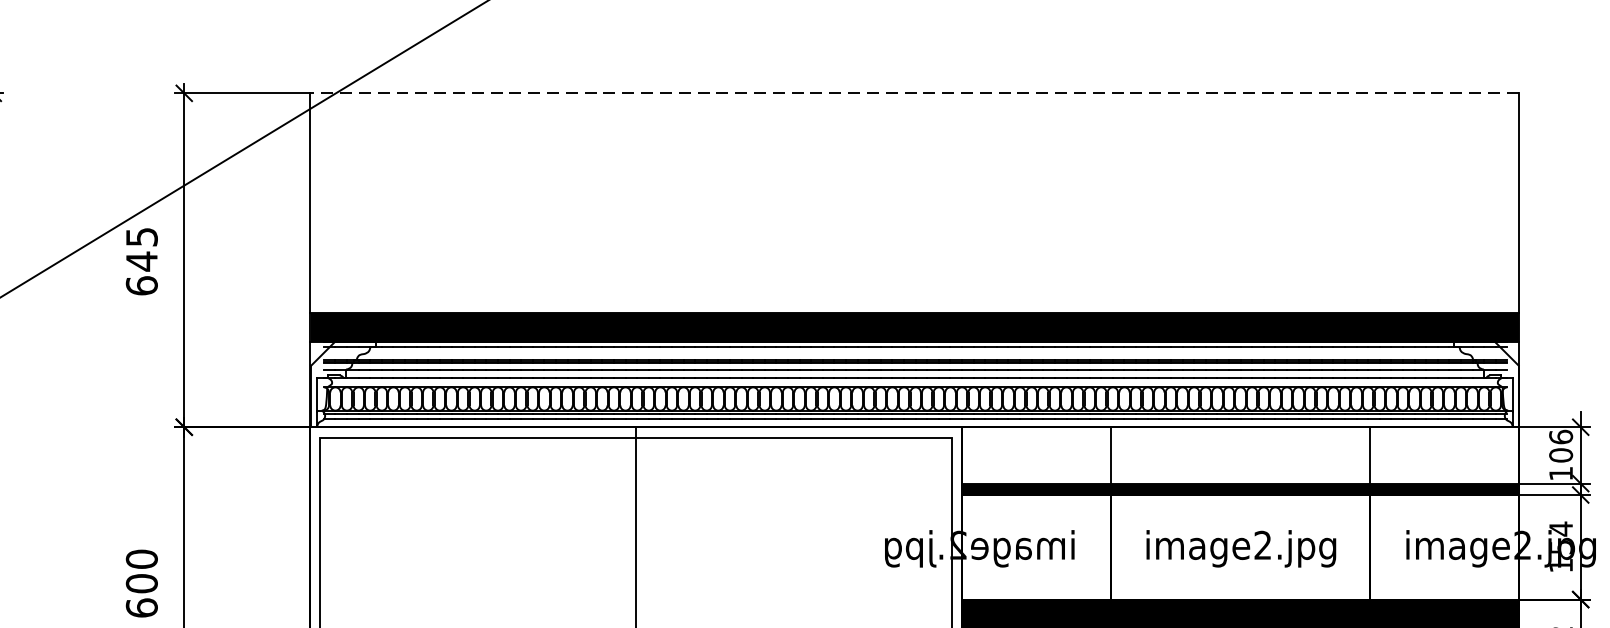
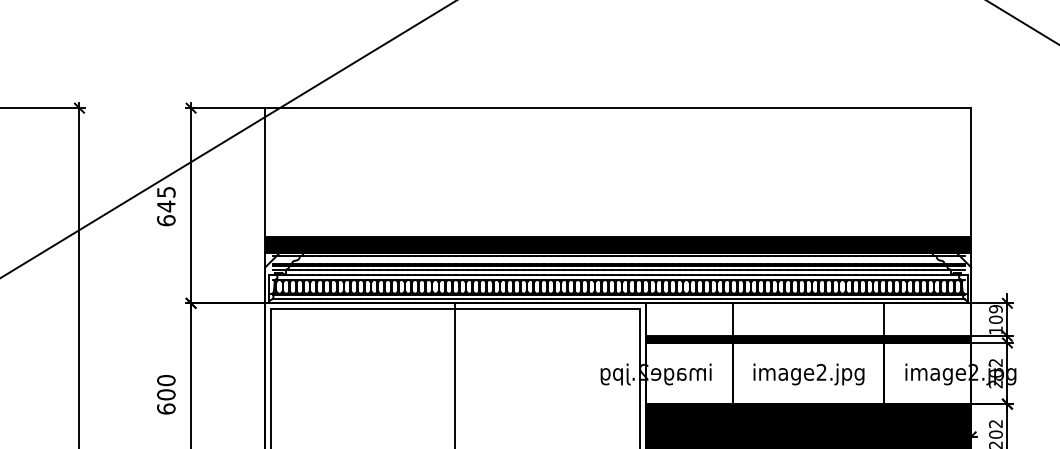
line: (913, 93) -> (617, 108), dashed -> solid
text: (1560, 436) -> (995, 308), 106 -> 109
text: (1560, 547) -> (995, 373), 154 -> 202

